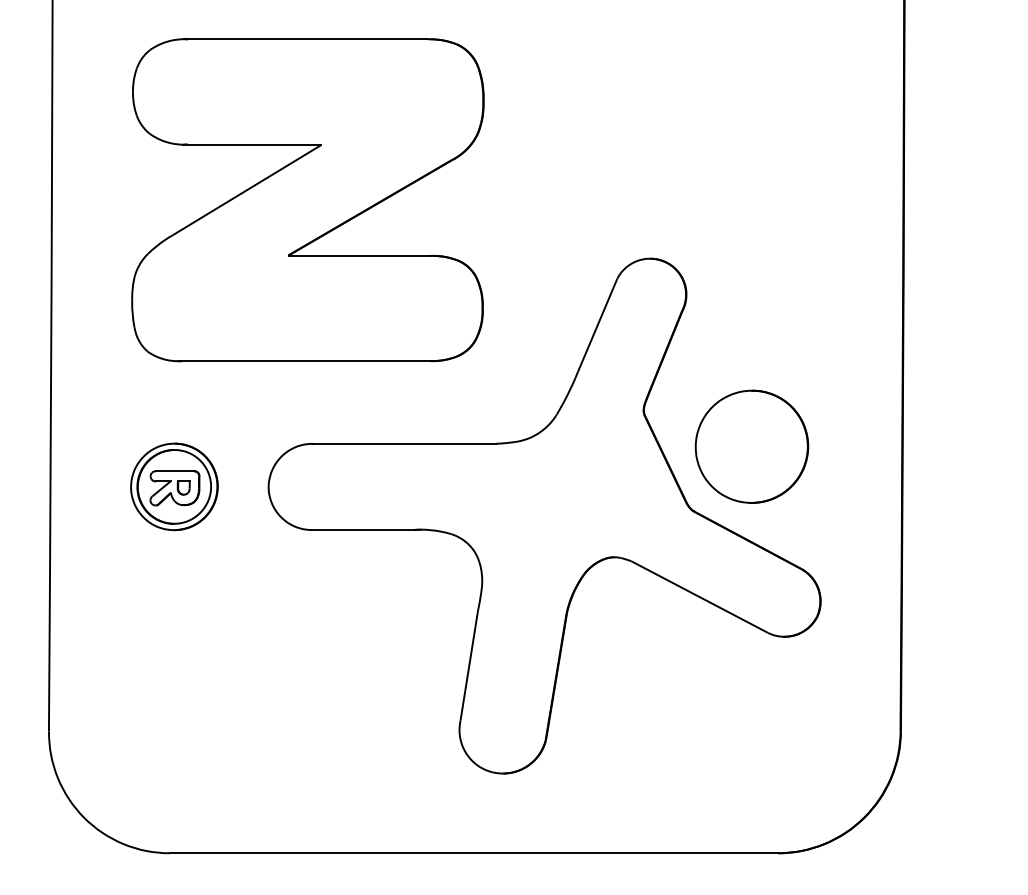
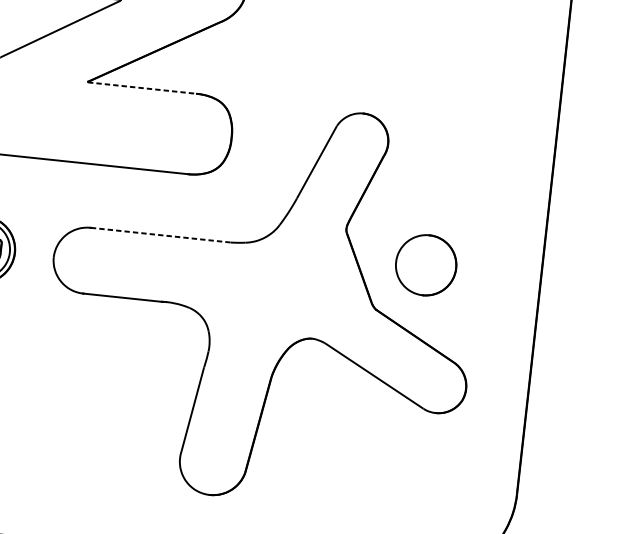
line: (359, 255) -> (141, 87), solid -> dashed
line: (404, 443) -> (161, 234), solid -> dashed
part: (751, 446) -> (425, 265), size x0.7

